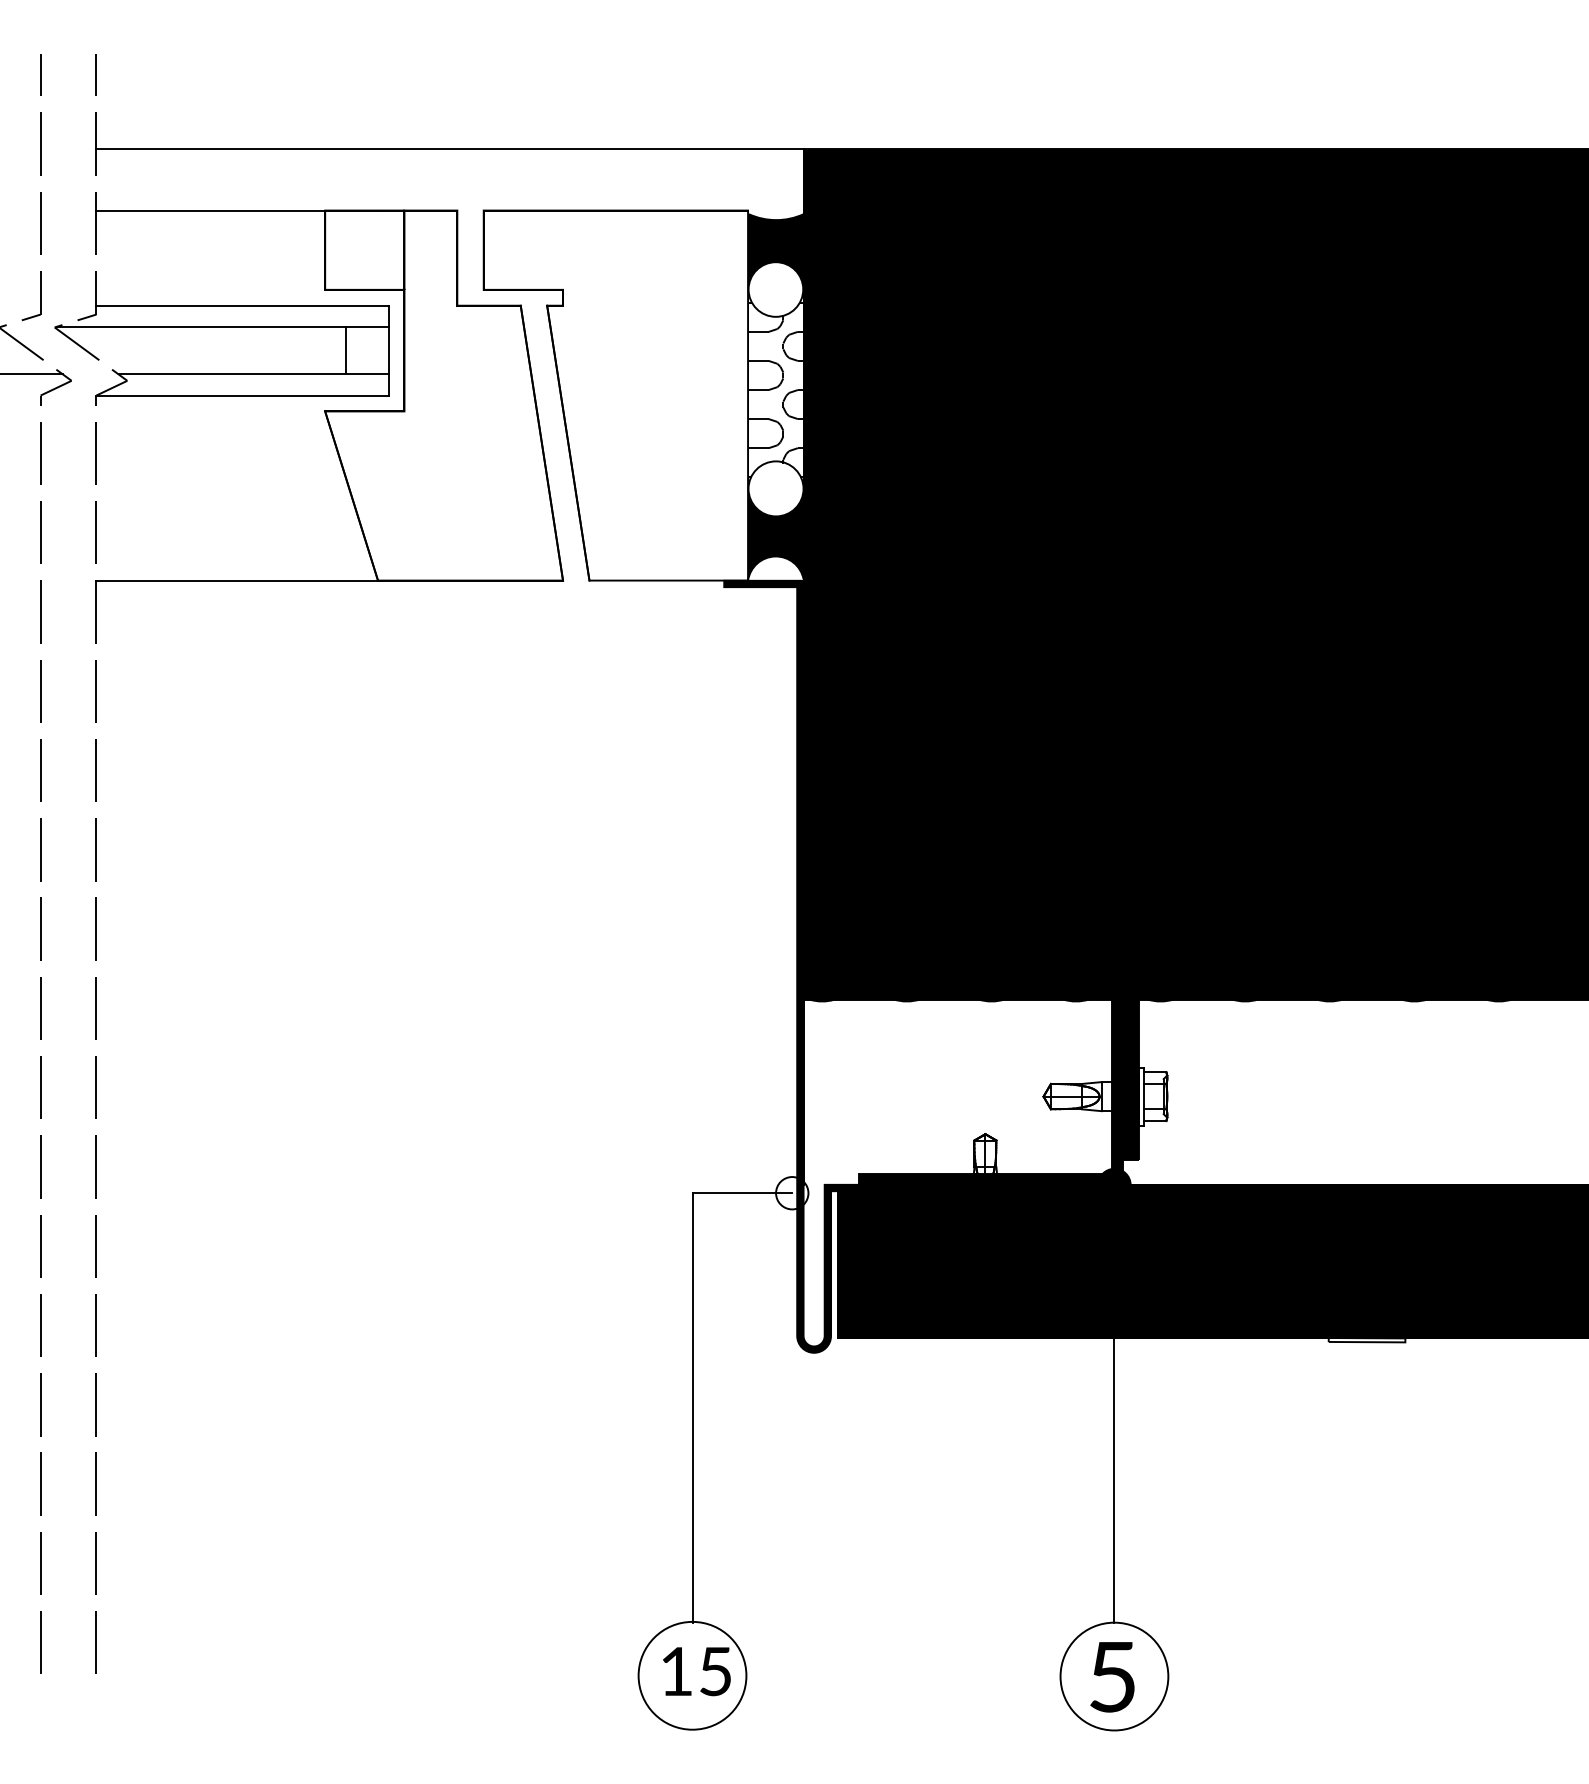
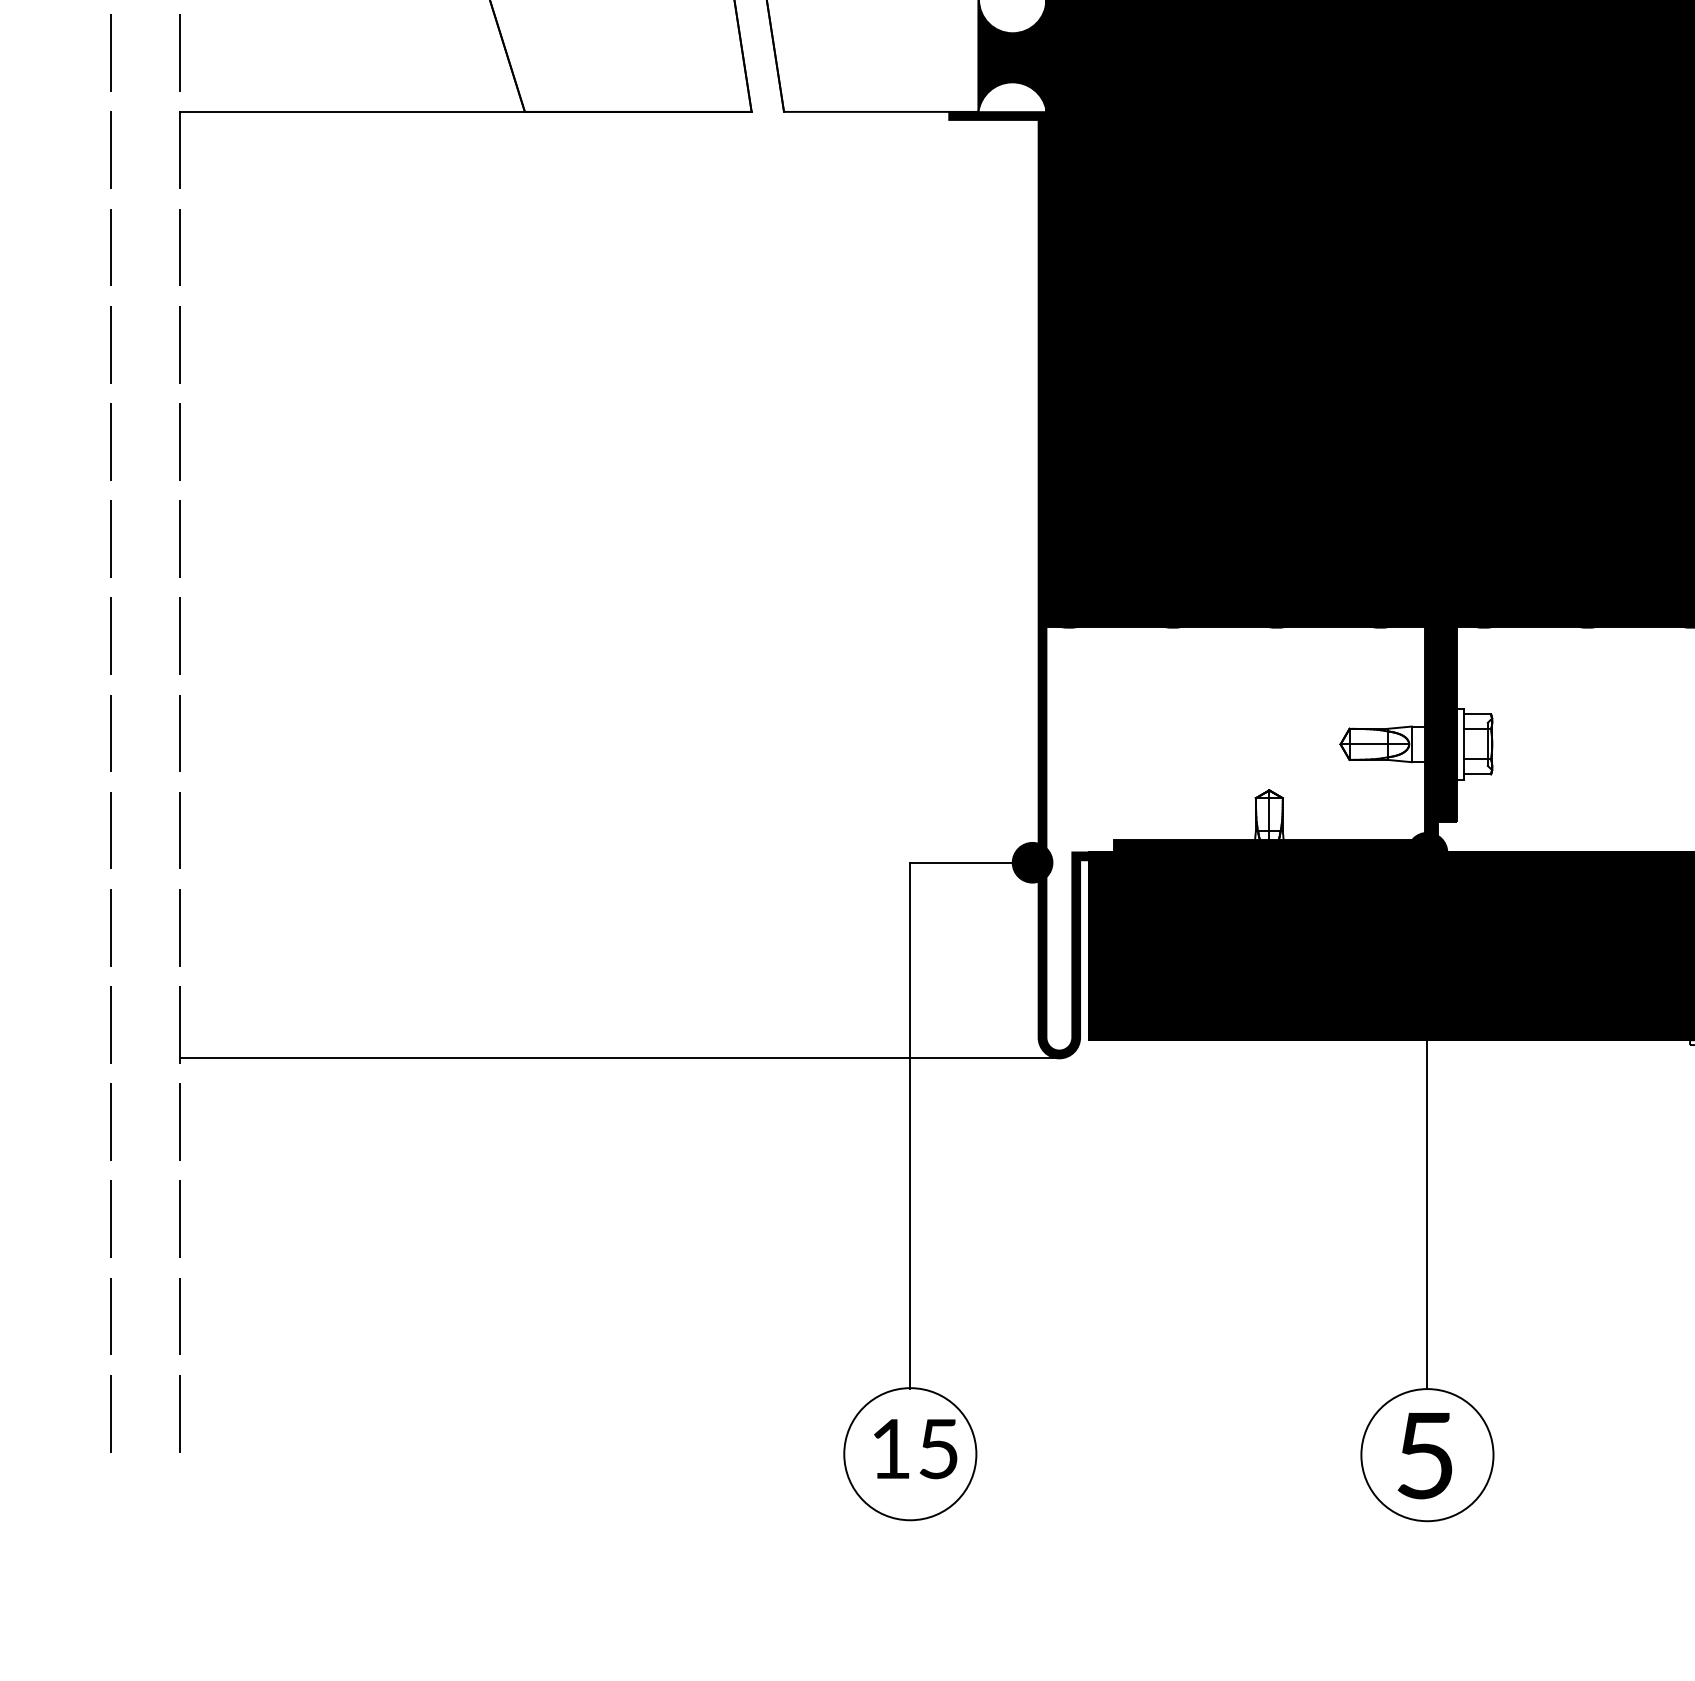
fill: (792, 1193) -> (1032, 863), added
line: (454, 1352) -> (618, 1057), added

